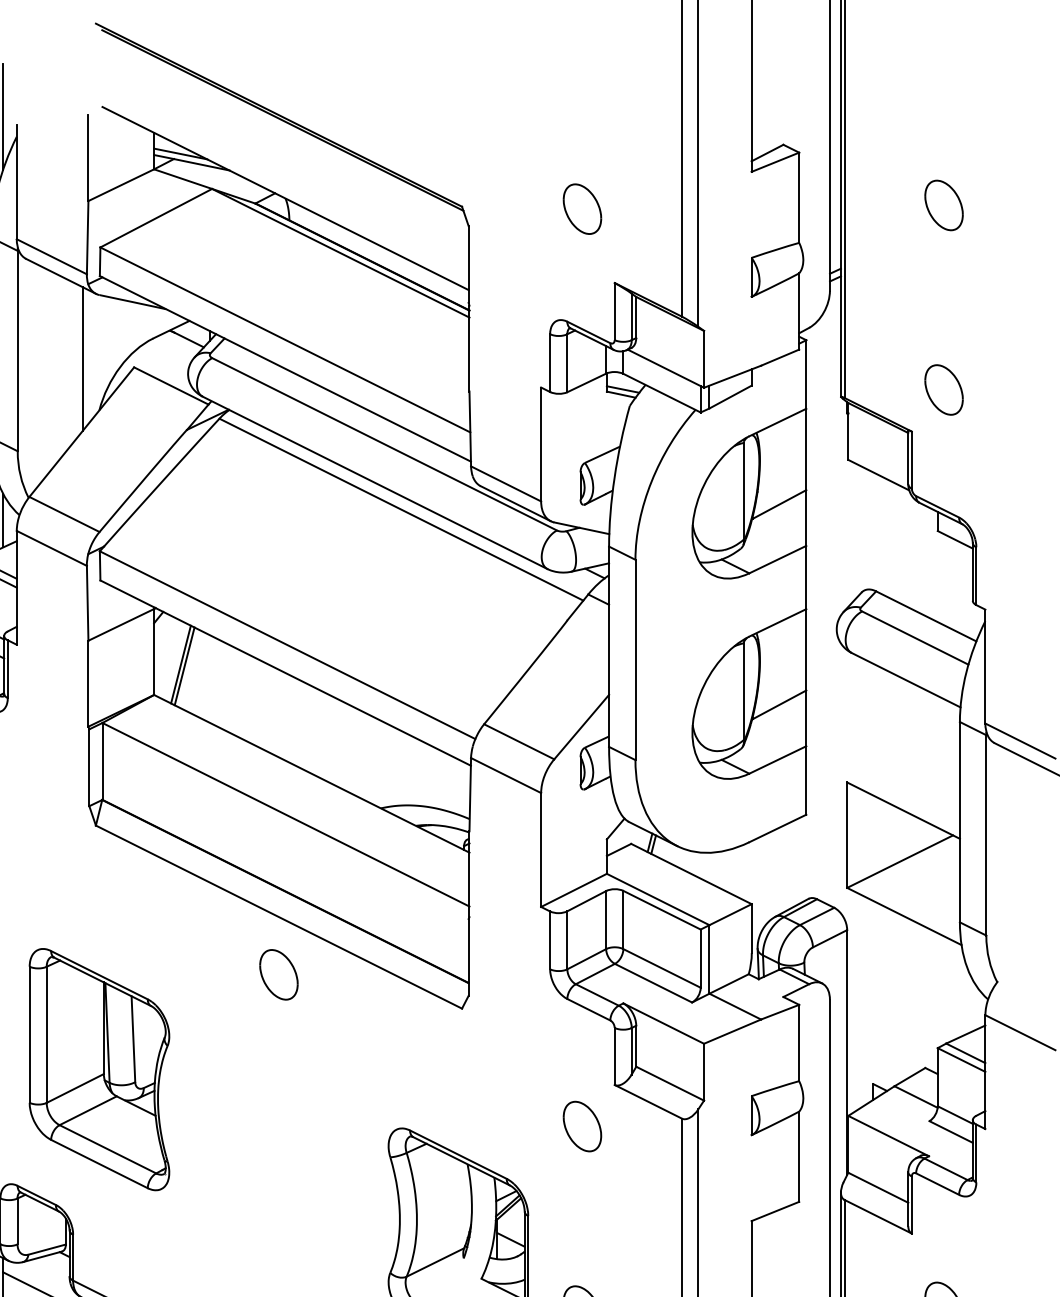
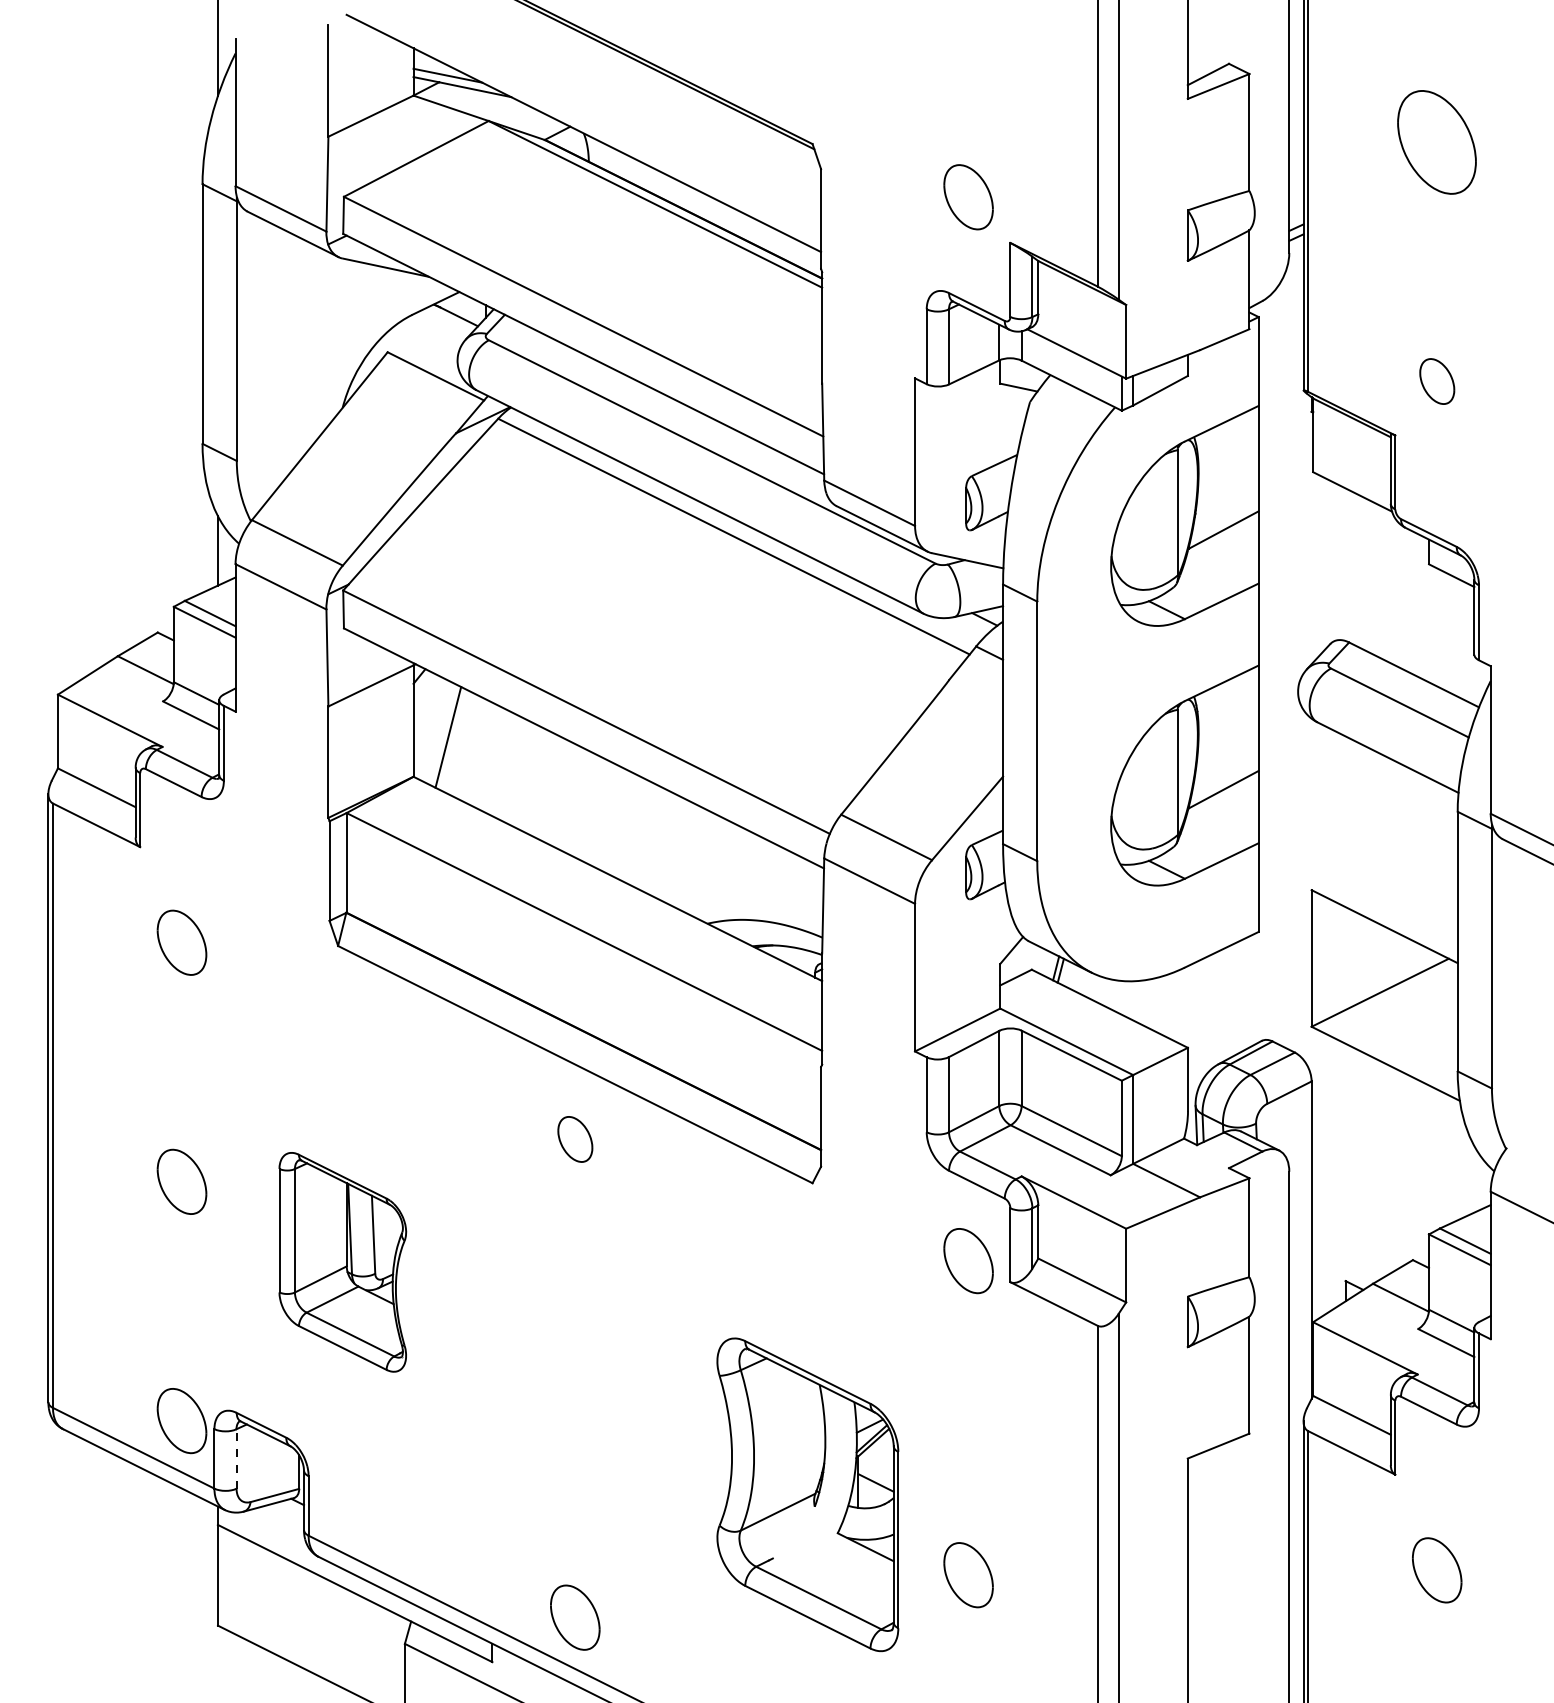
part: (944, 205) -> (1437, 142), size x1.6
part: (582, 209) -> (968, 197), moved
line: (83, 359) -> (321, 341), removed
line: (623, 389) -> (1021, 380), removed
part: (944, 389) -> (1437, 381), size x0.7
line: (184, 666) -> (452, 739), removed
part: (279, 974) -> (575, 1139), size x0.7
part: (99, 1069) -> (342, 1262), size x0.7
part: (582, 1126) -> (968, 1261), moved
line: (17, 1221) -> (236, 1458), solid -> dashed

